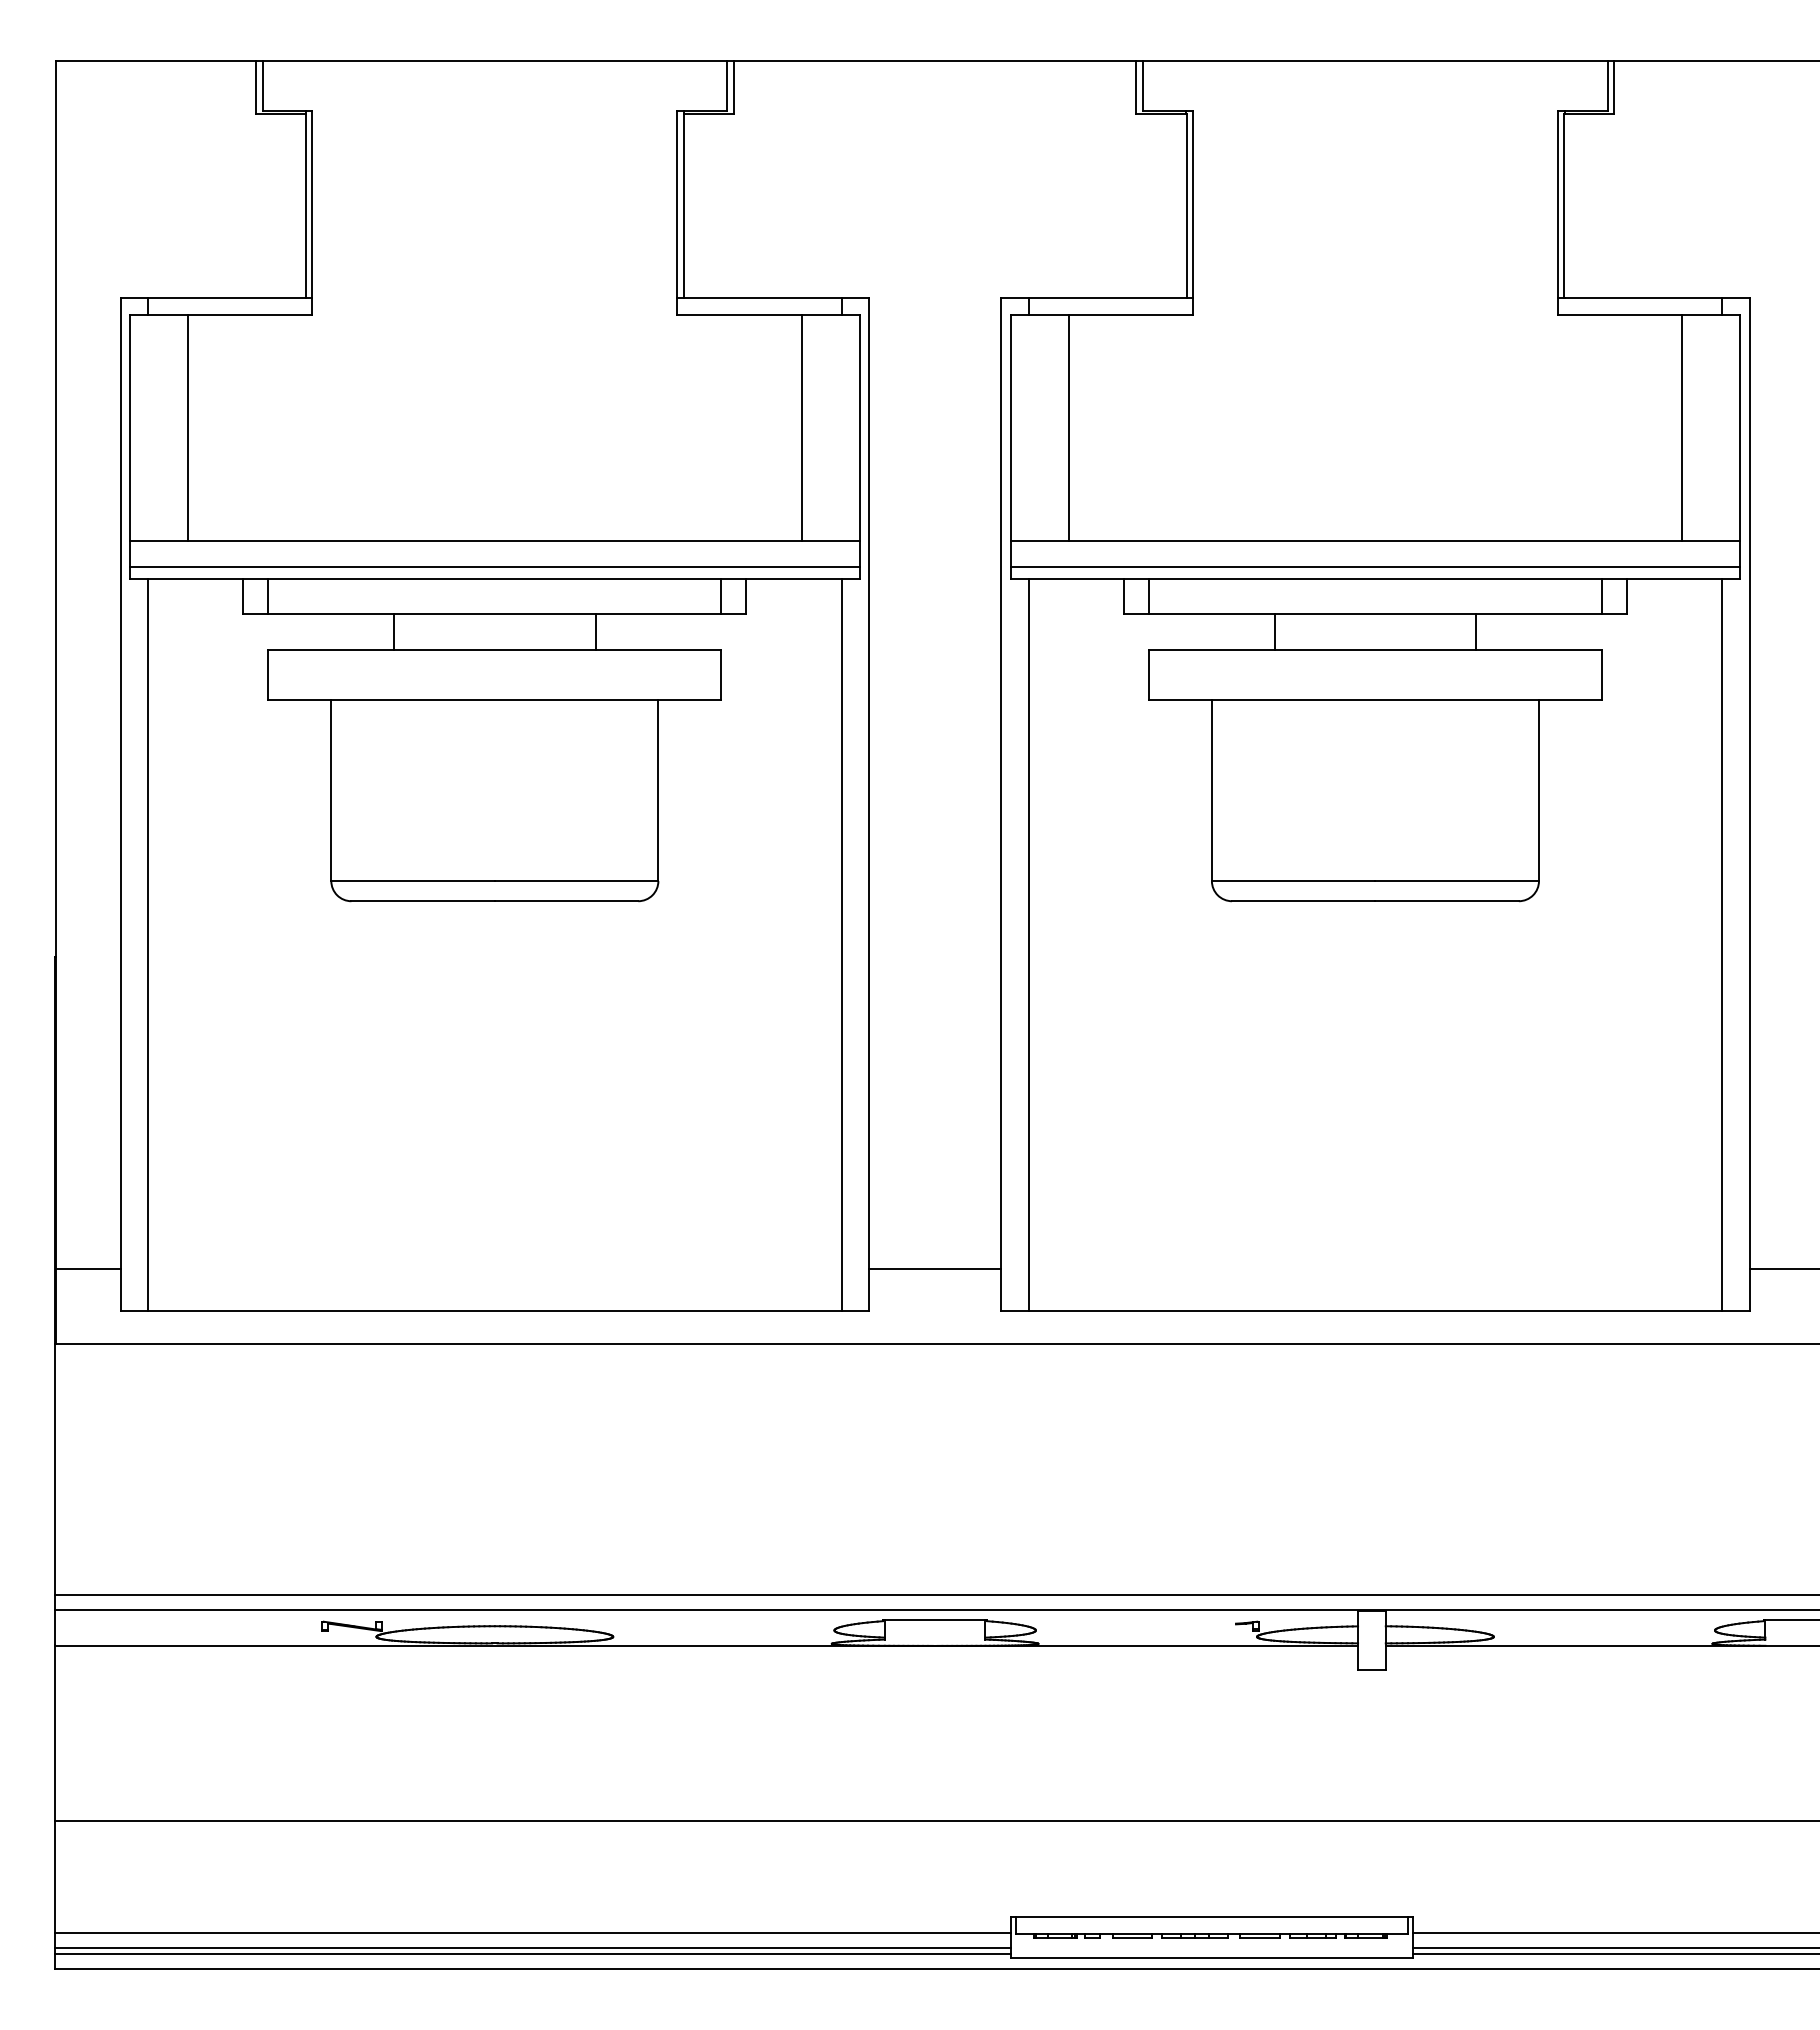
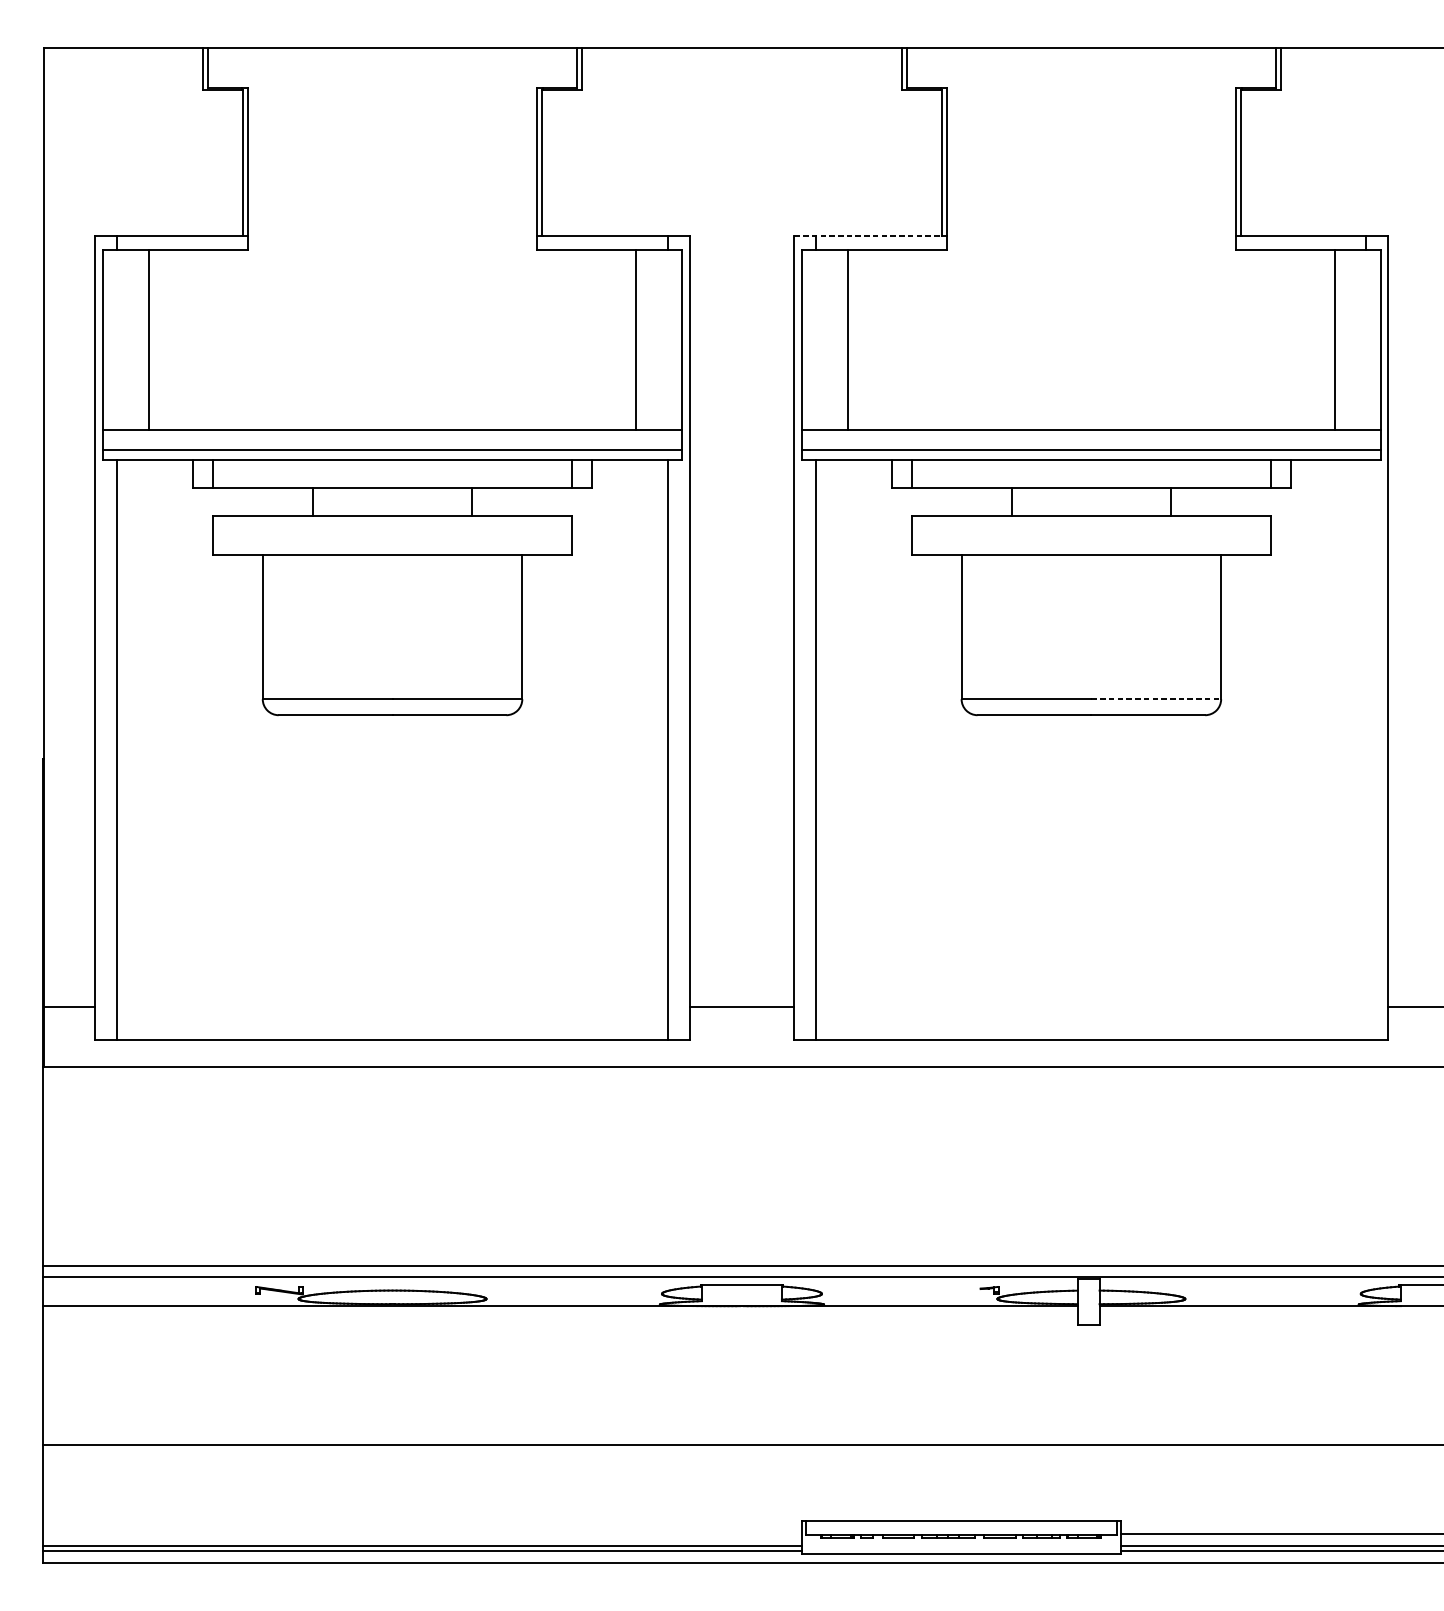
line: (1093, 297) -> (867, 236), solid -> dashed
line: (1457, 881) -> (1156, 699), solid -> dashed
line: (1722, 944) -> (1366, 749), removed
line: (532, 1933) -> (422, 1534), removed

